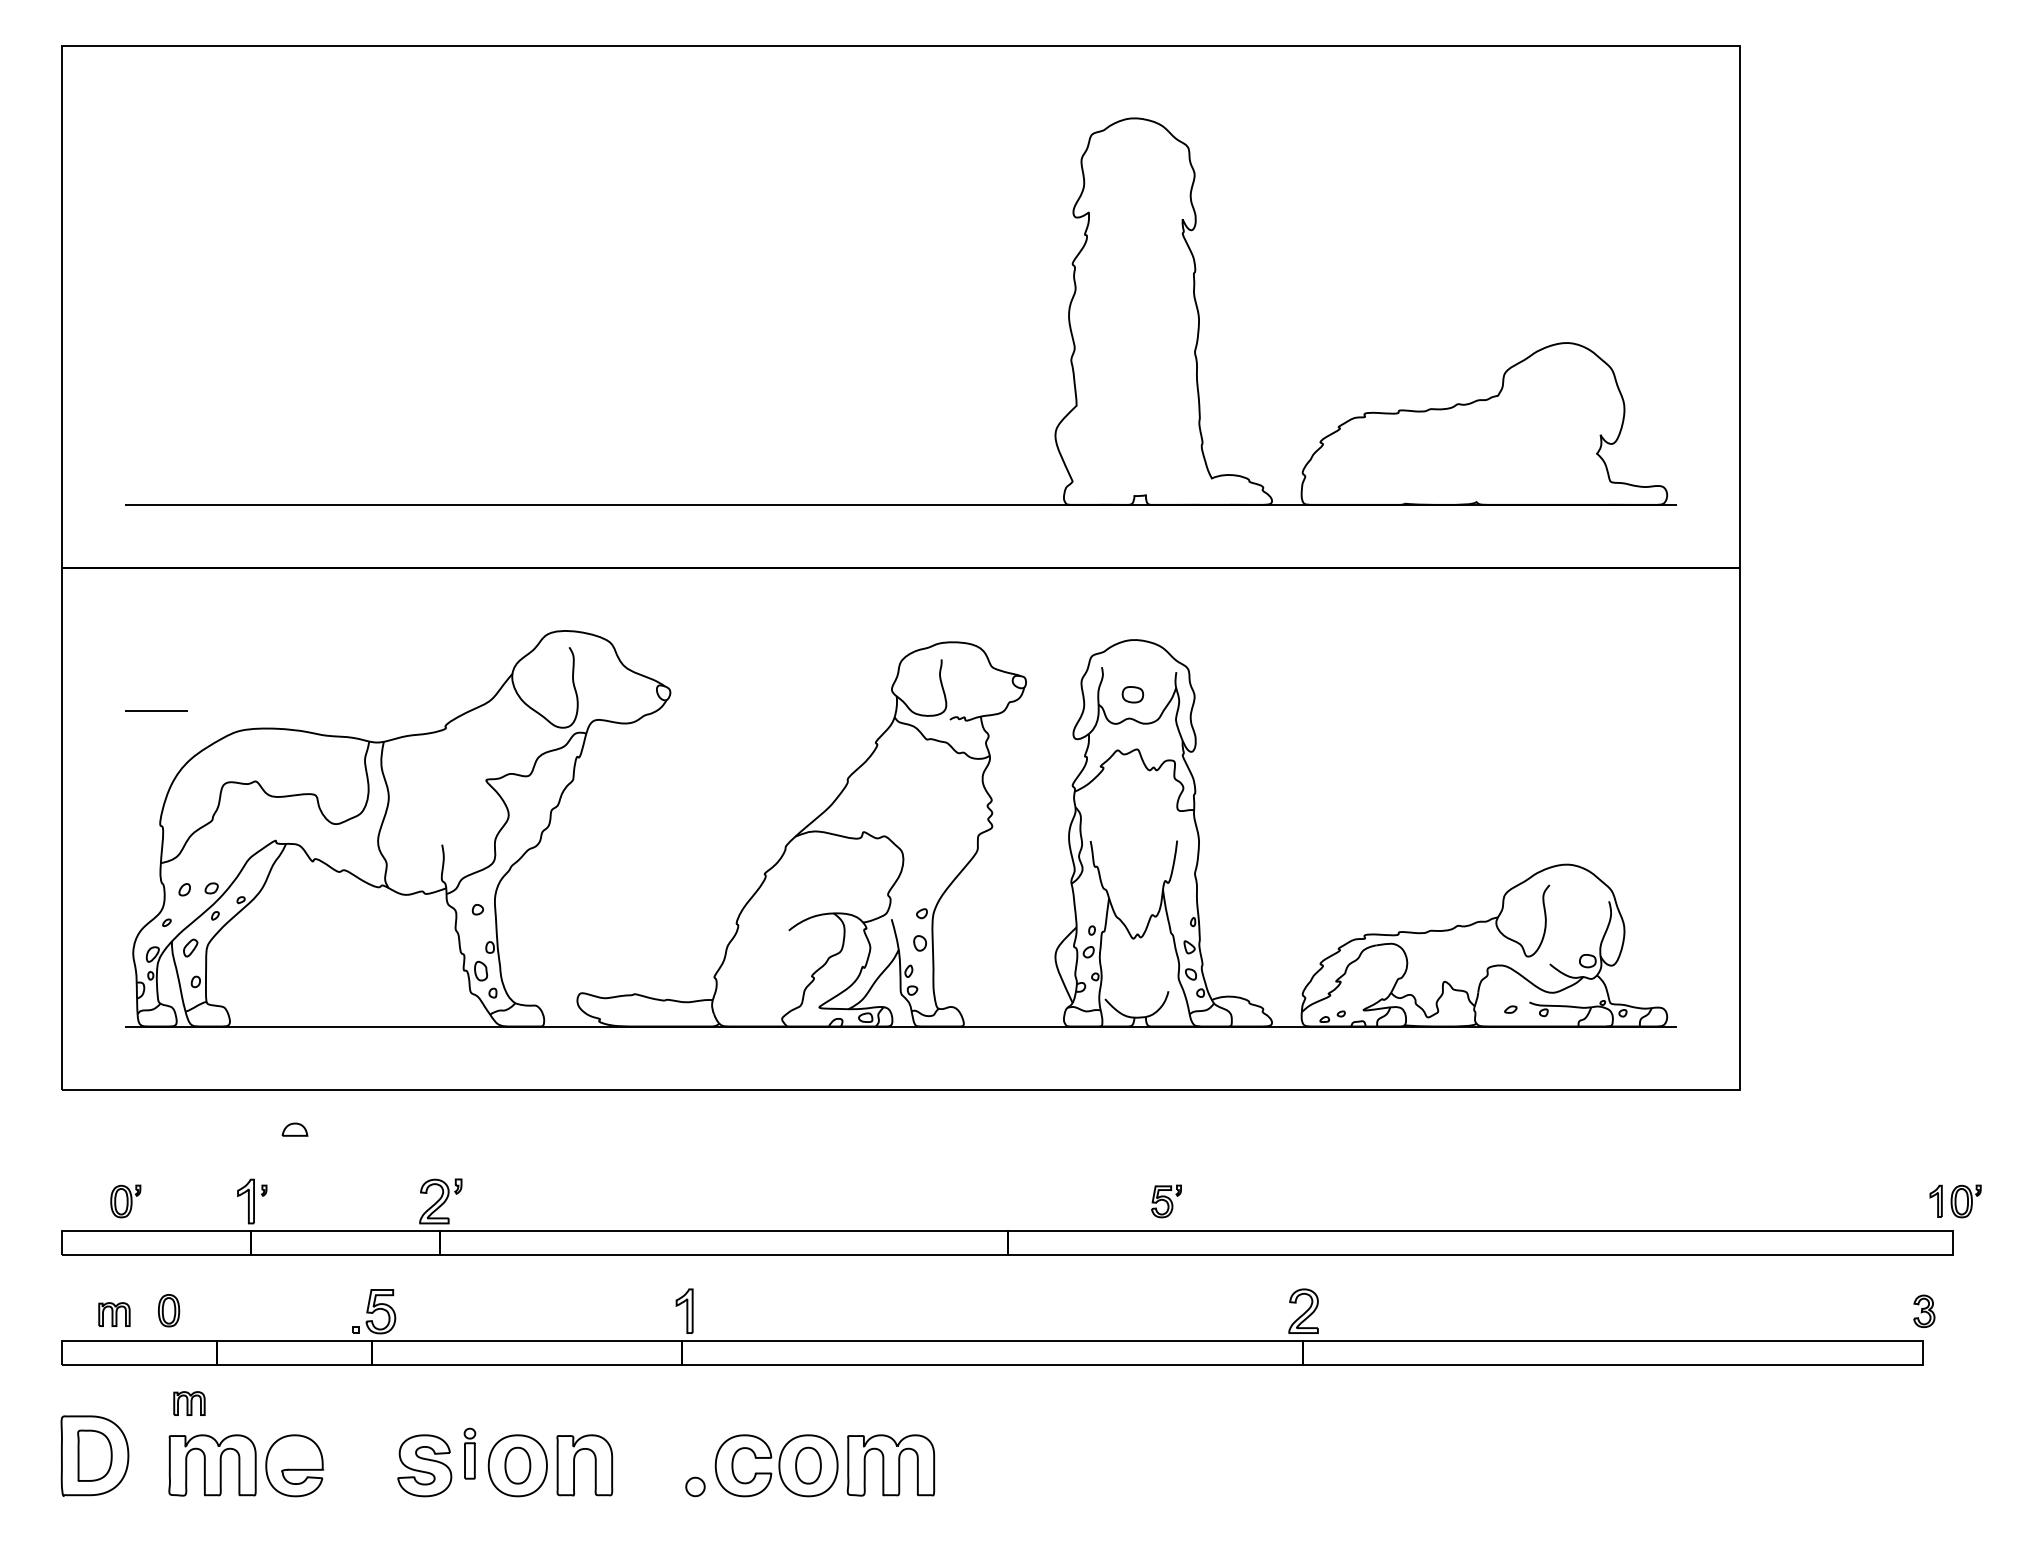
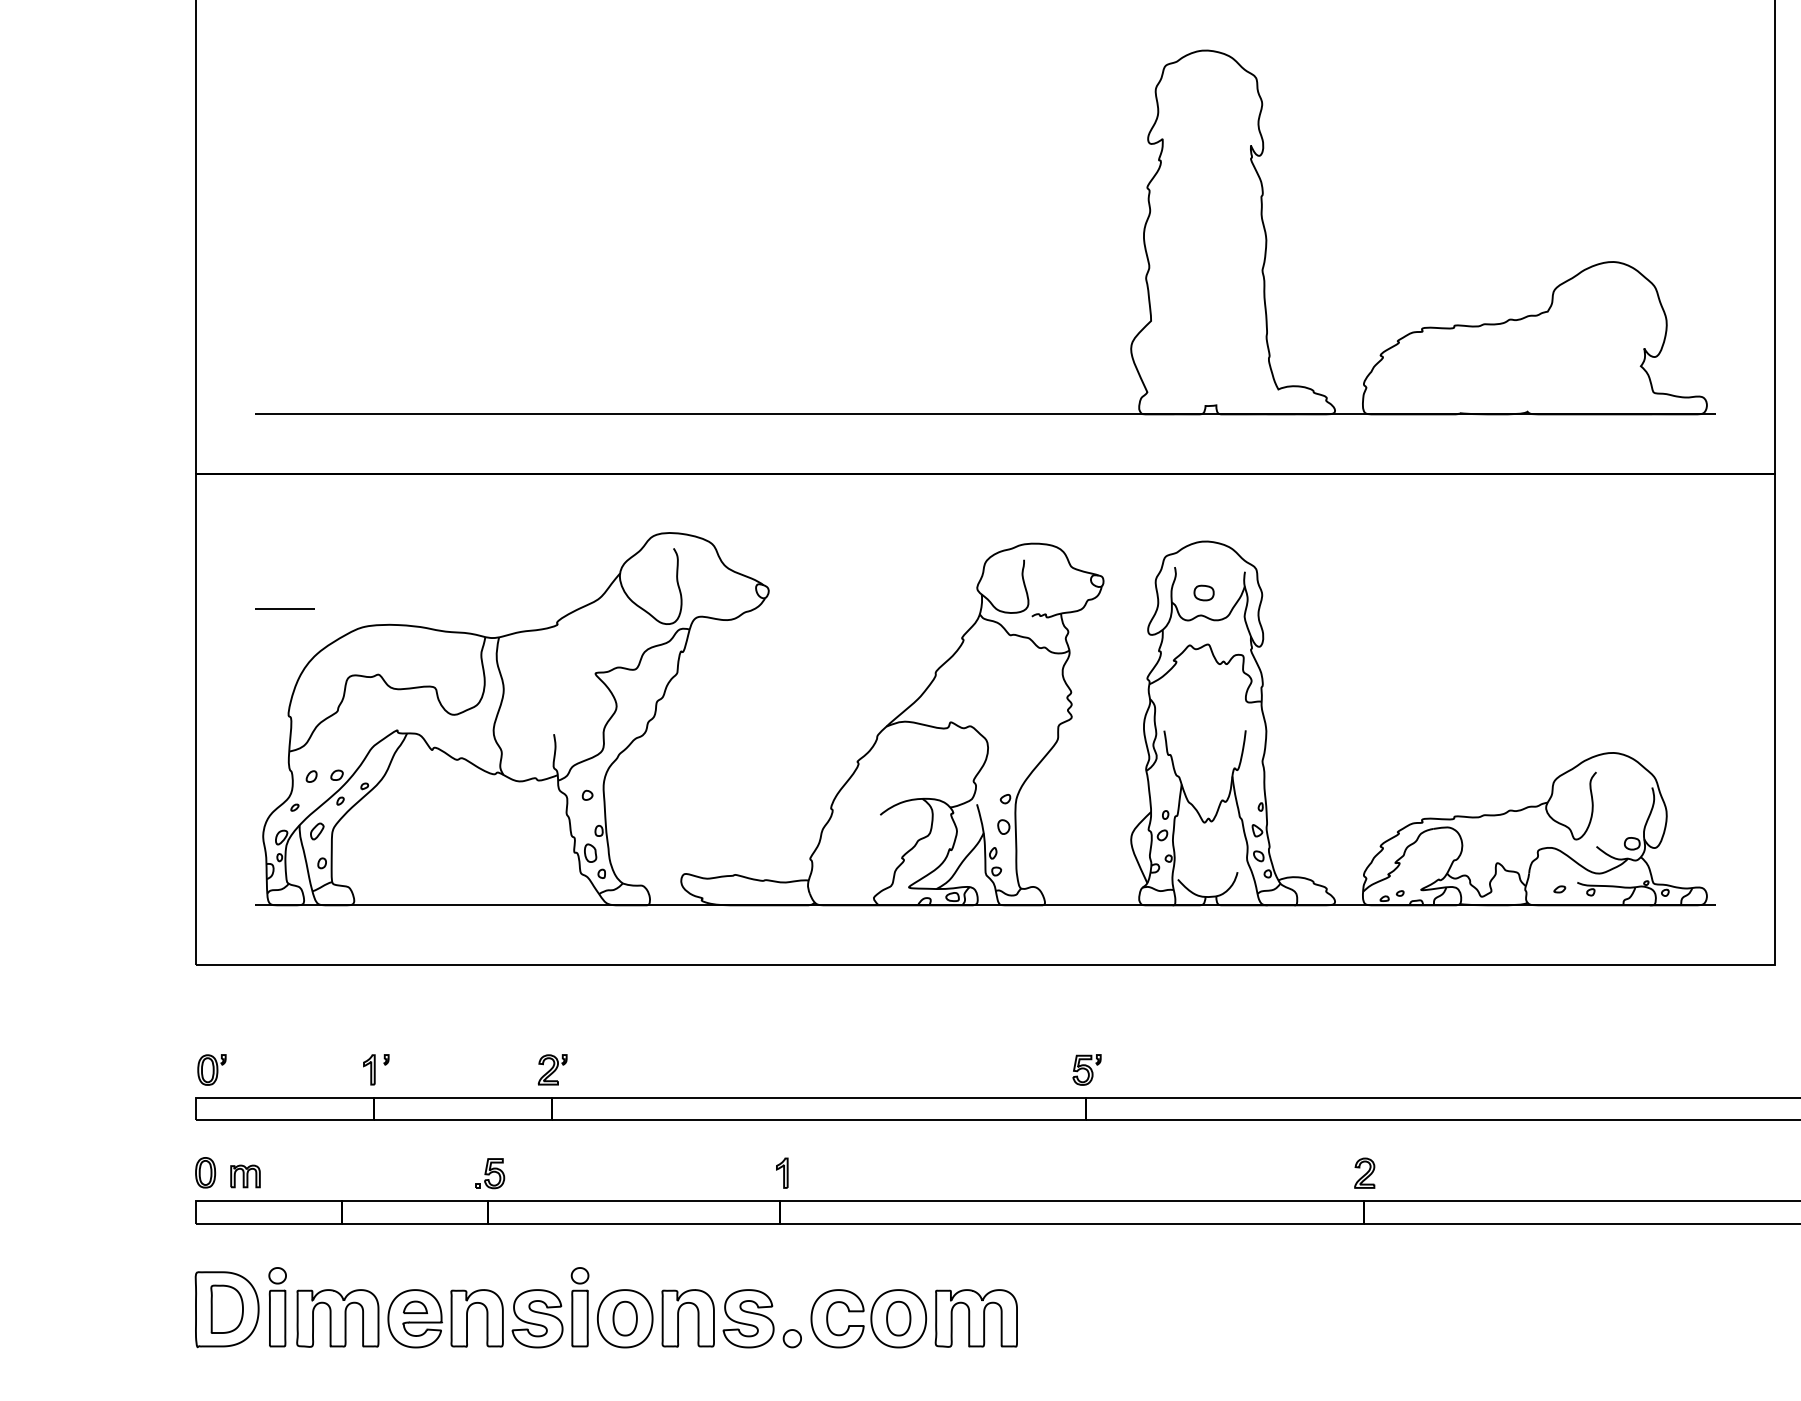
part: (294, 1129) -> (414, 1307), moved
part: (245, 1200) -> (368, 1069), size x0.71
part: (440, 1200) -> (552, 1069), size x0.71
part: (125, 1201) -> (211, 1070), moved
part: (1166, 1201) -> (1086, 1070), moved
part: (169, 1310) -> (206, 1172), moved
part: (684, 1310) -> (782, 1172), size x0.71
part: (1303, 1310) -> (1364, 1172), size x0.71
part: (374, 1311) -> (490, 1173), size x0.71
part: (189, 1403) -> (316, 1260), removed
part: (148, 1453) -> (277, 1307), added
part: (469, 1453) -> (579, 1307), size x1.67
part: (350, 1465) -> (467, 1318), added
part: (648, 1465) -> (748, 1318), added

